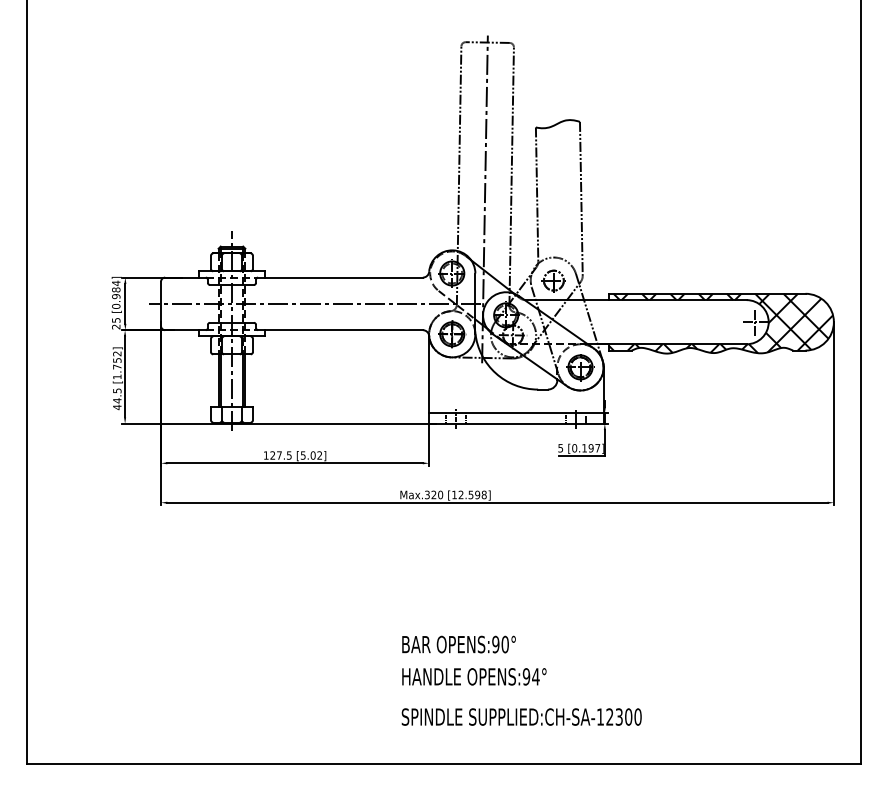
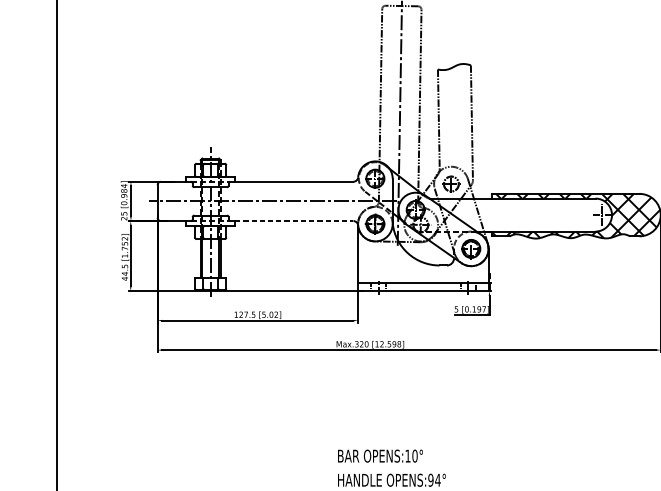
line: (344, 330) -> (294, 221), solid -> dashed
text: (495, 644) -> (407, 456), OPENS:90° -> OPENS:10°

